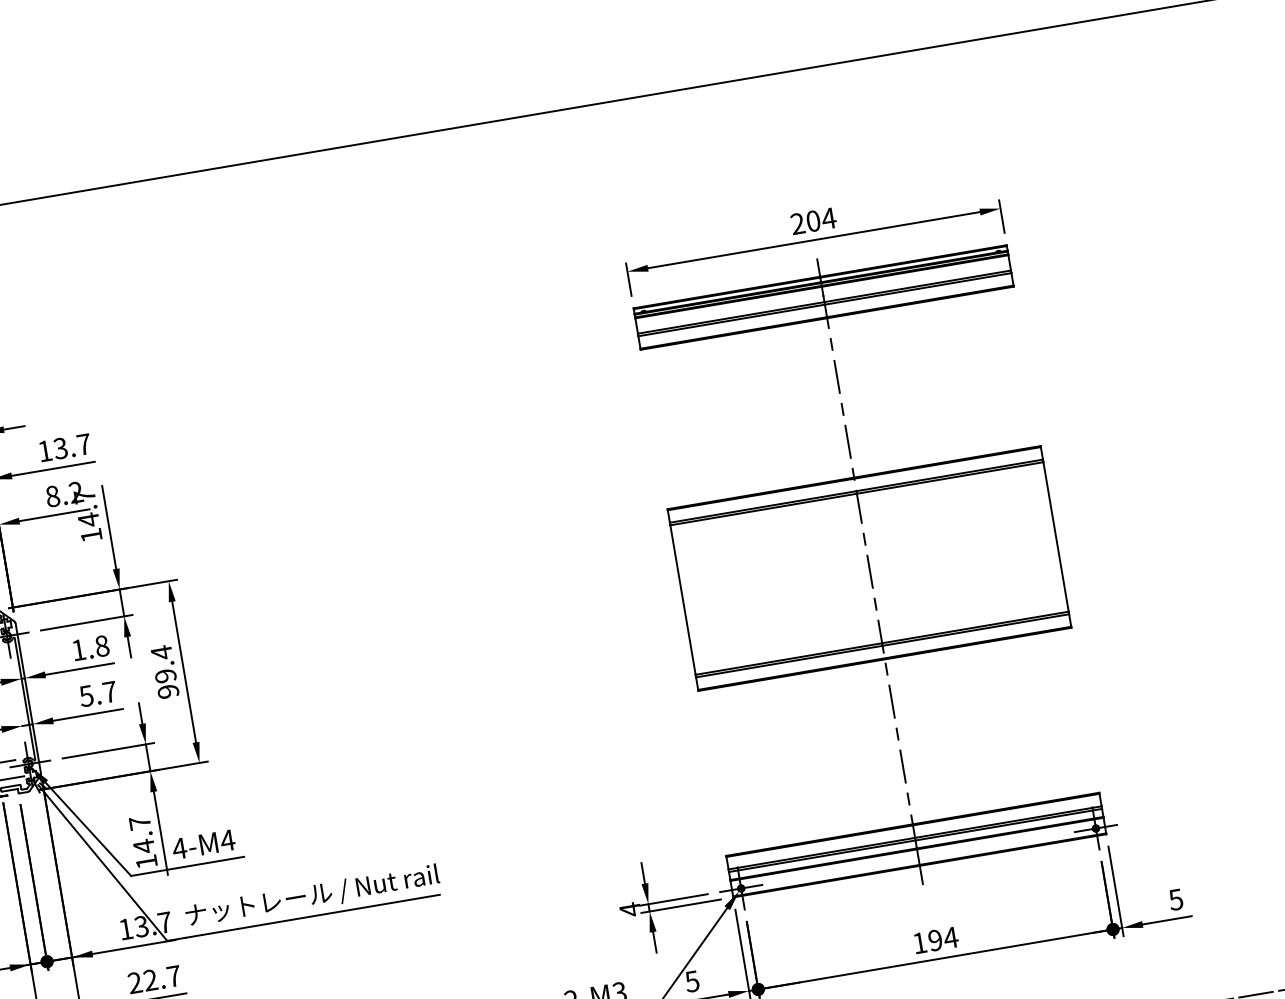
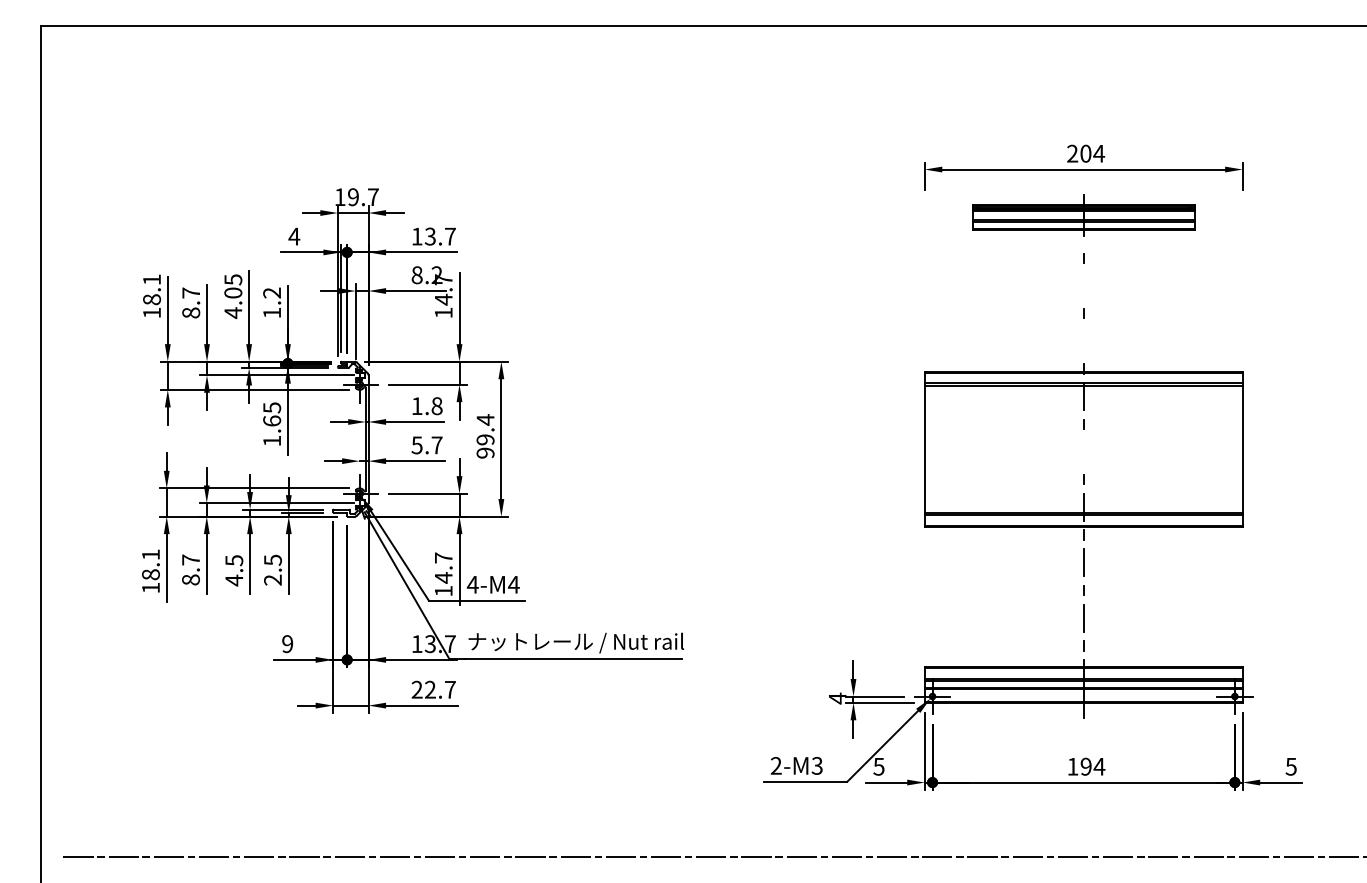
part: (822, 292) -> (1083, 214), size x0.7
line: (836, 376) -> (1083, 285), removed
line: (847, 441) -> (1083, 341), removed
line: (869, 571) -> (1083, 451), removed

